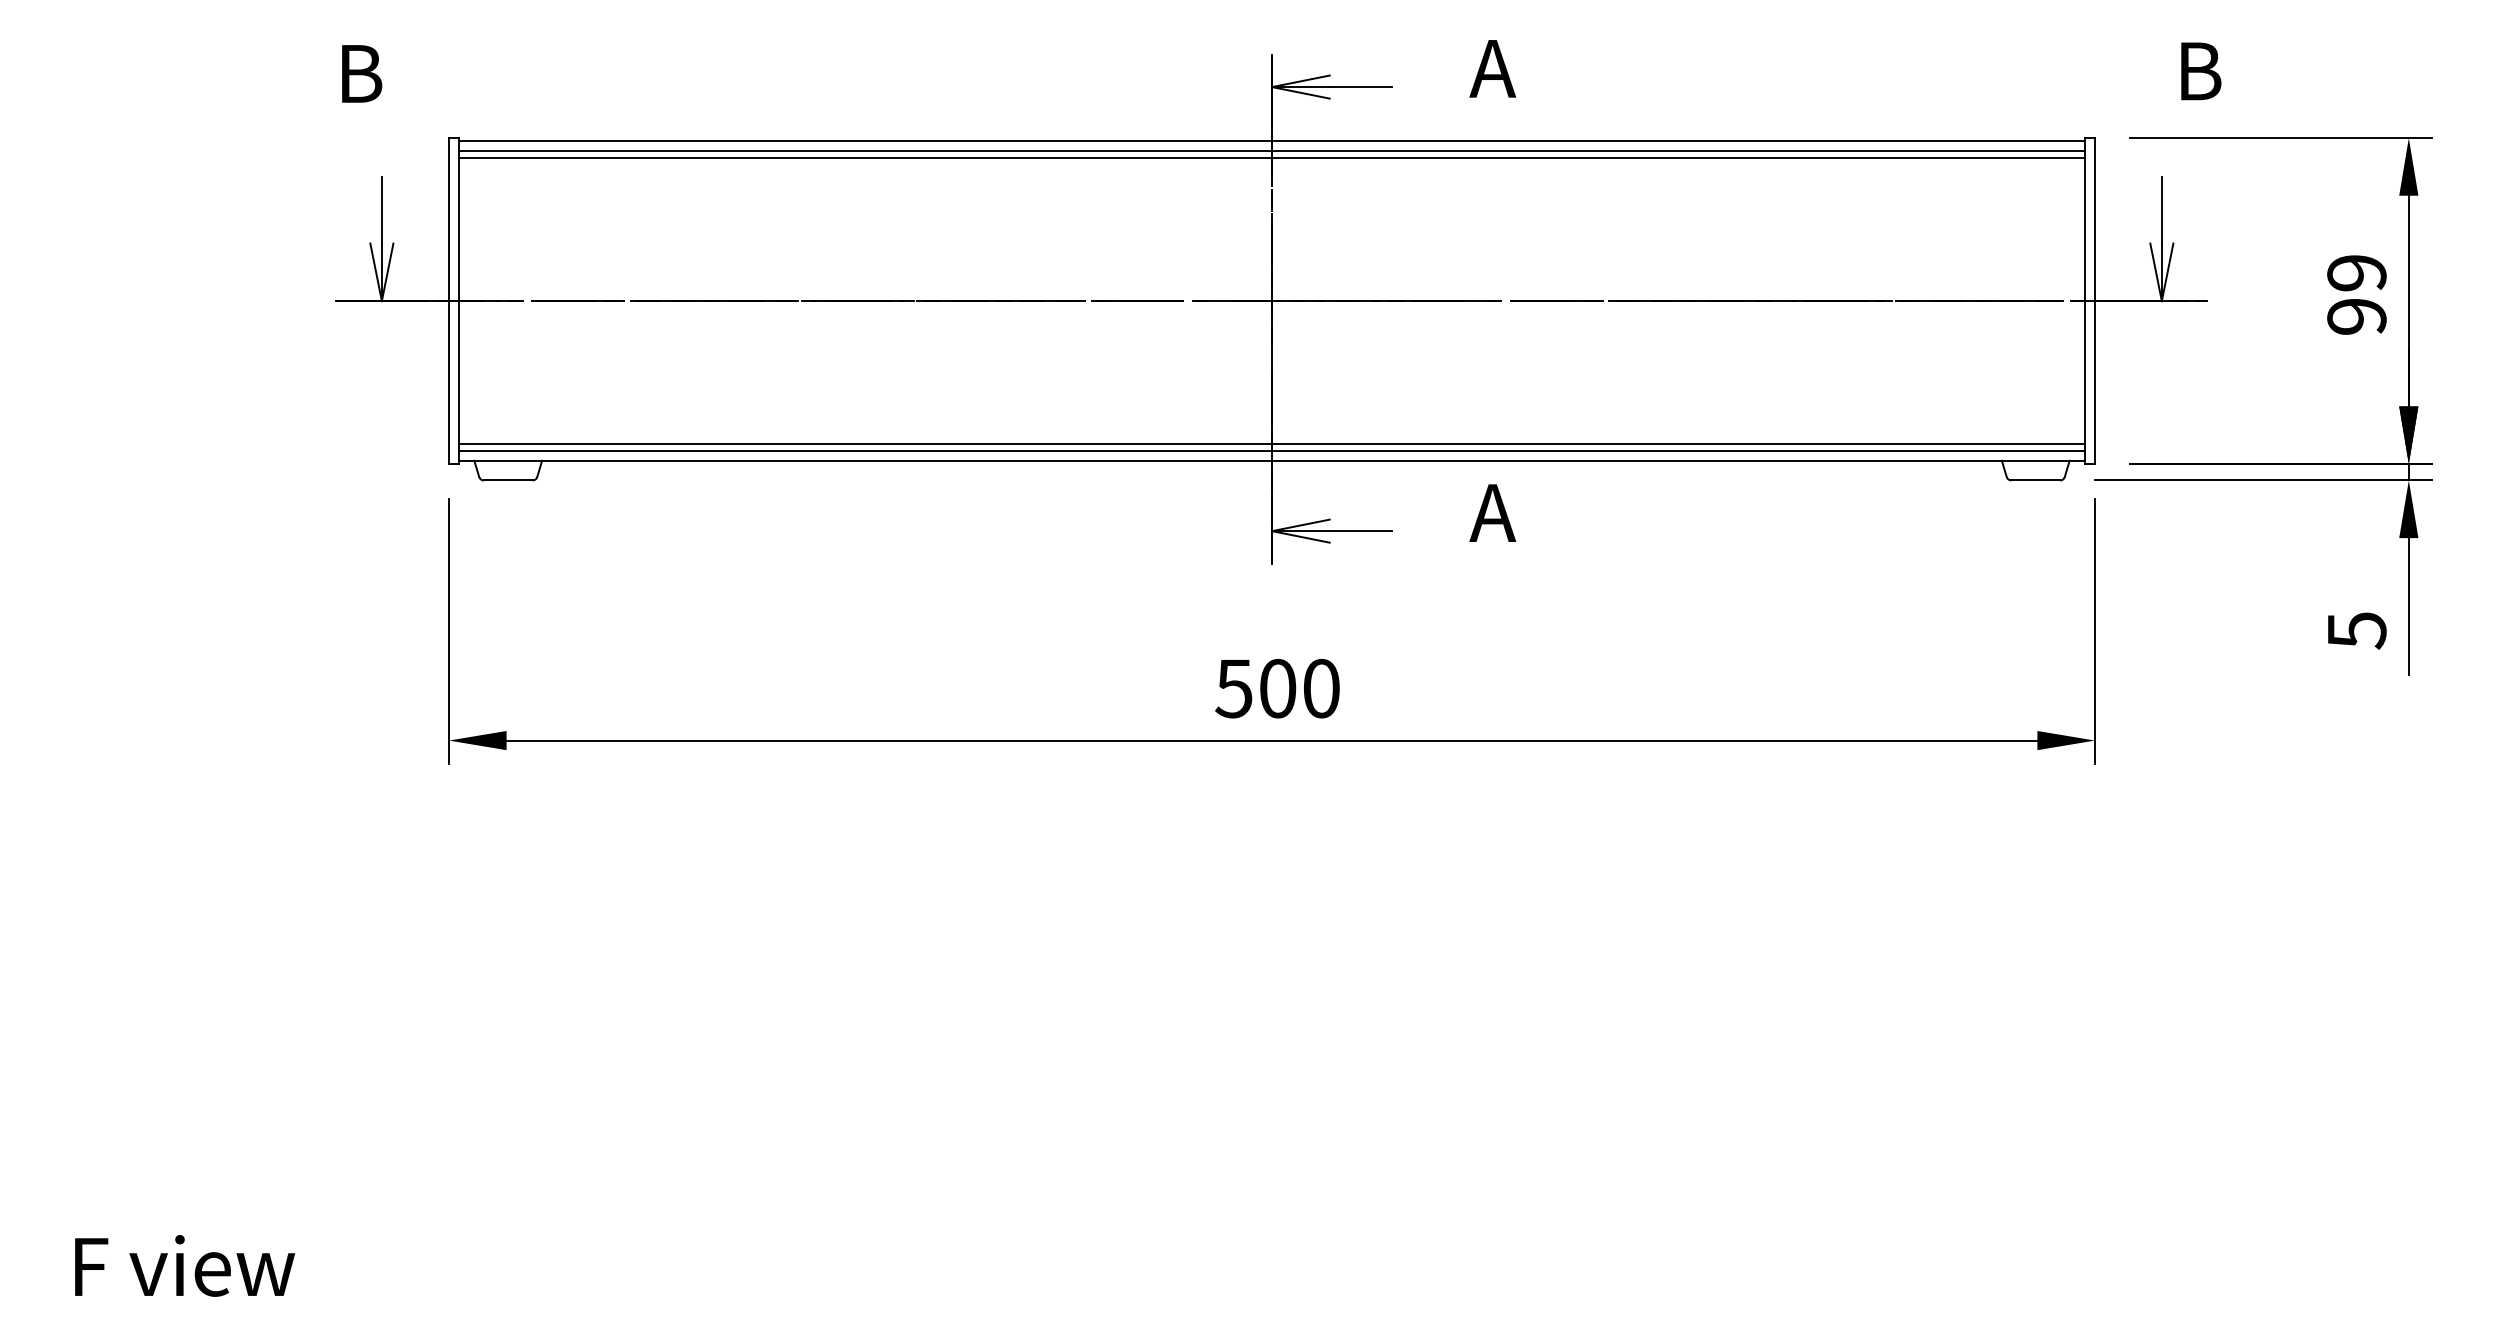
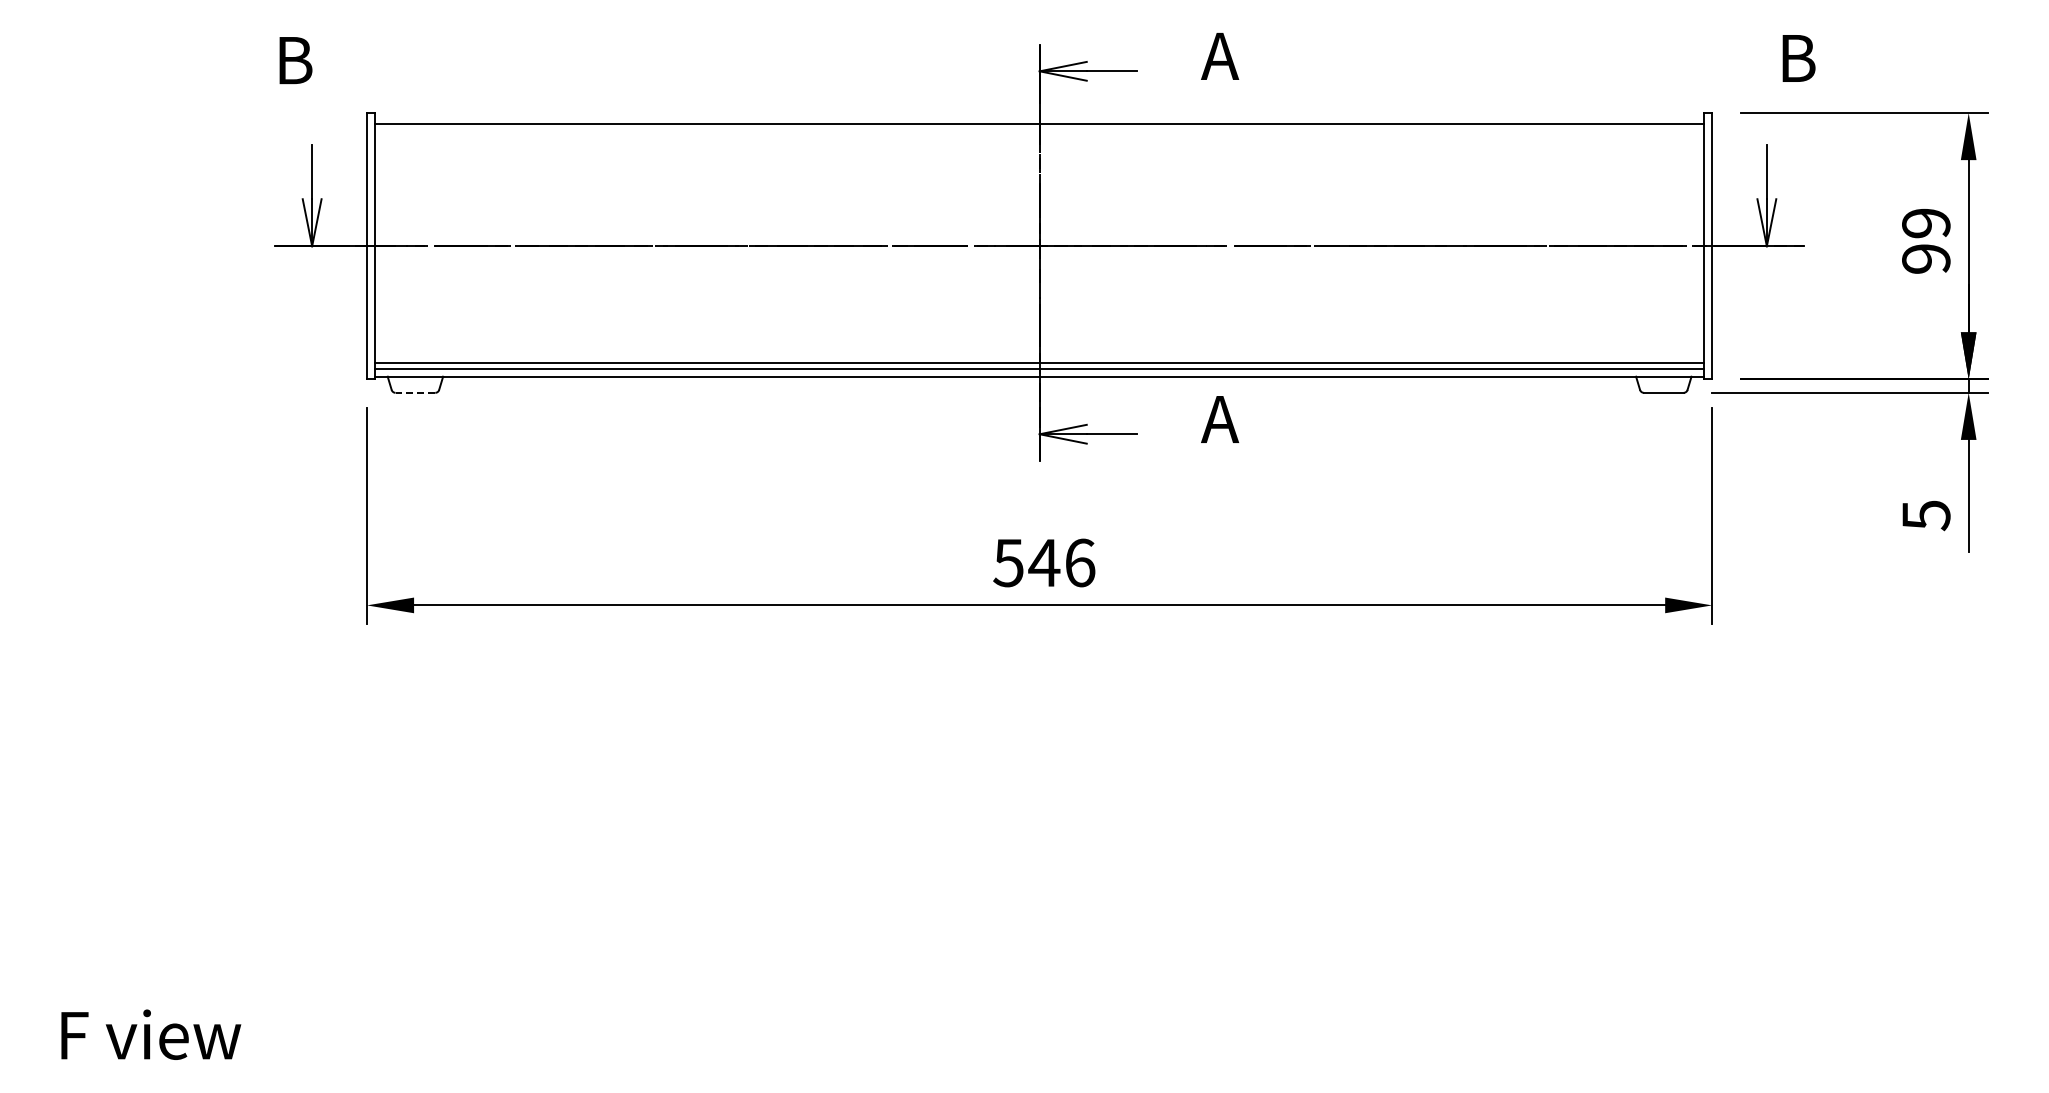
line: (1271, 141) -> (1039, 115), removed
line: (1271, 158) -> (1039, 129), removed
line: (508, 480) -> (415, 392), solid -> dashed
text: (1298, 688) -> (1061, 562), 500 -> 546

